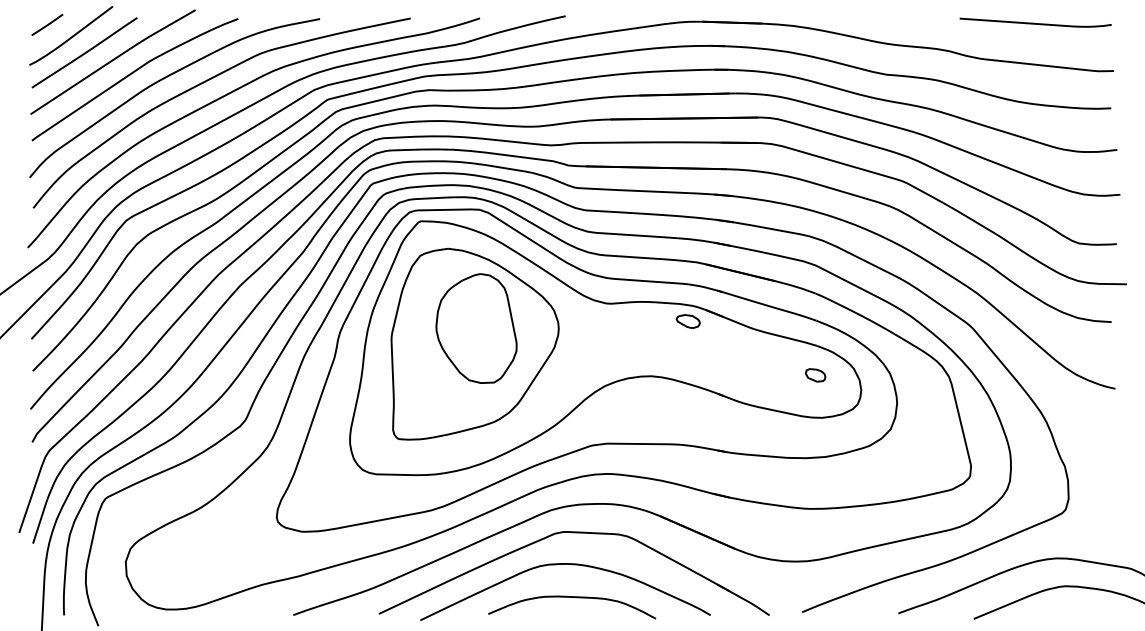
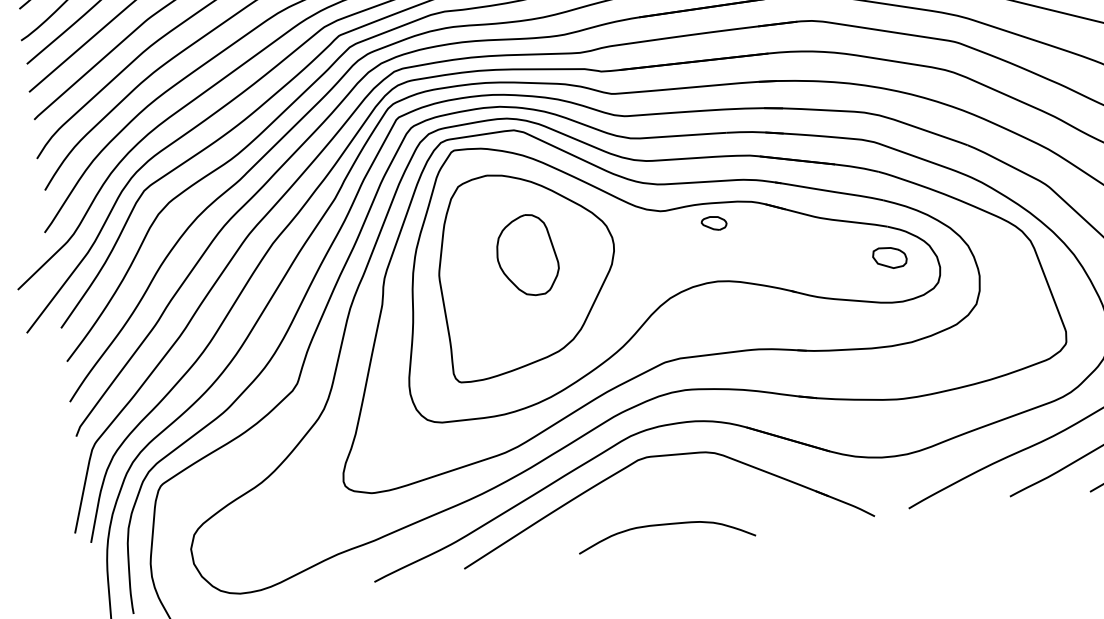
part: (687, 321) -> (713, 223), moved
part: (476, 328) -> (527, 255), size x0.7
part: (815, 375) -> (889, 258), size x1.6
curve: (572, 565) -> (660, 491), removed

